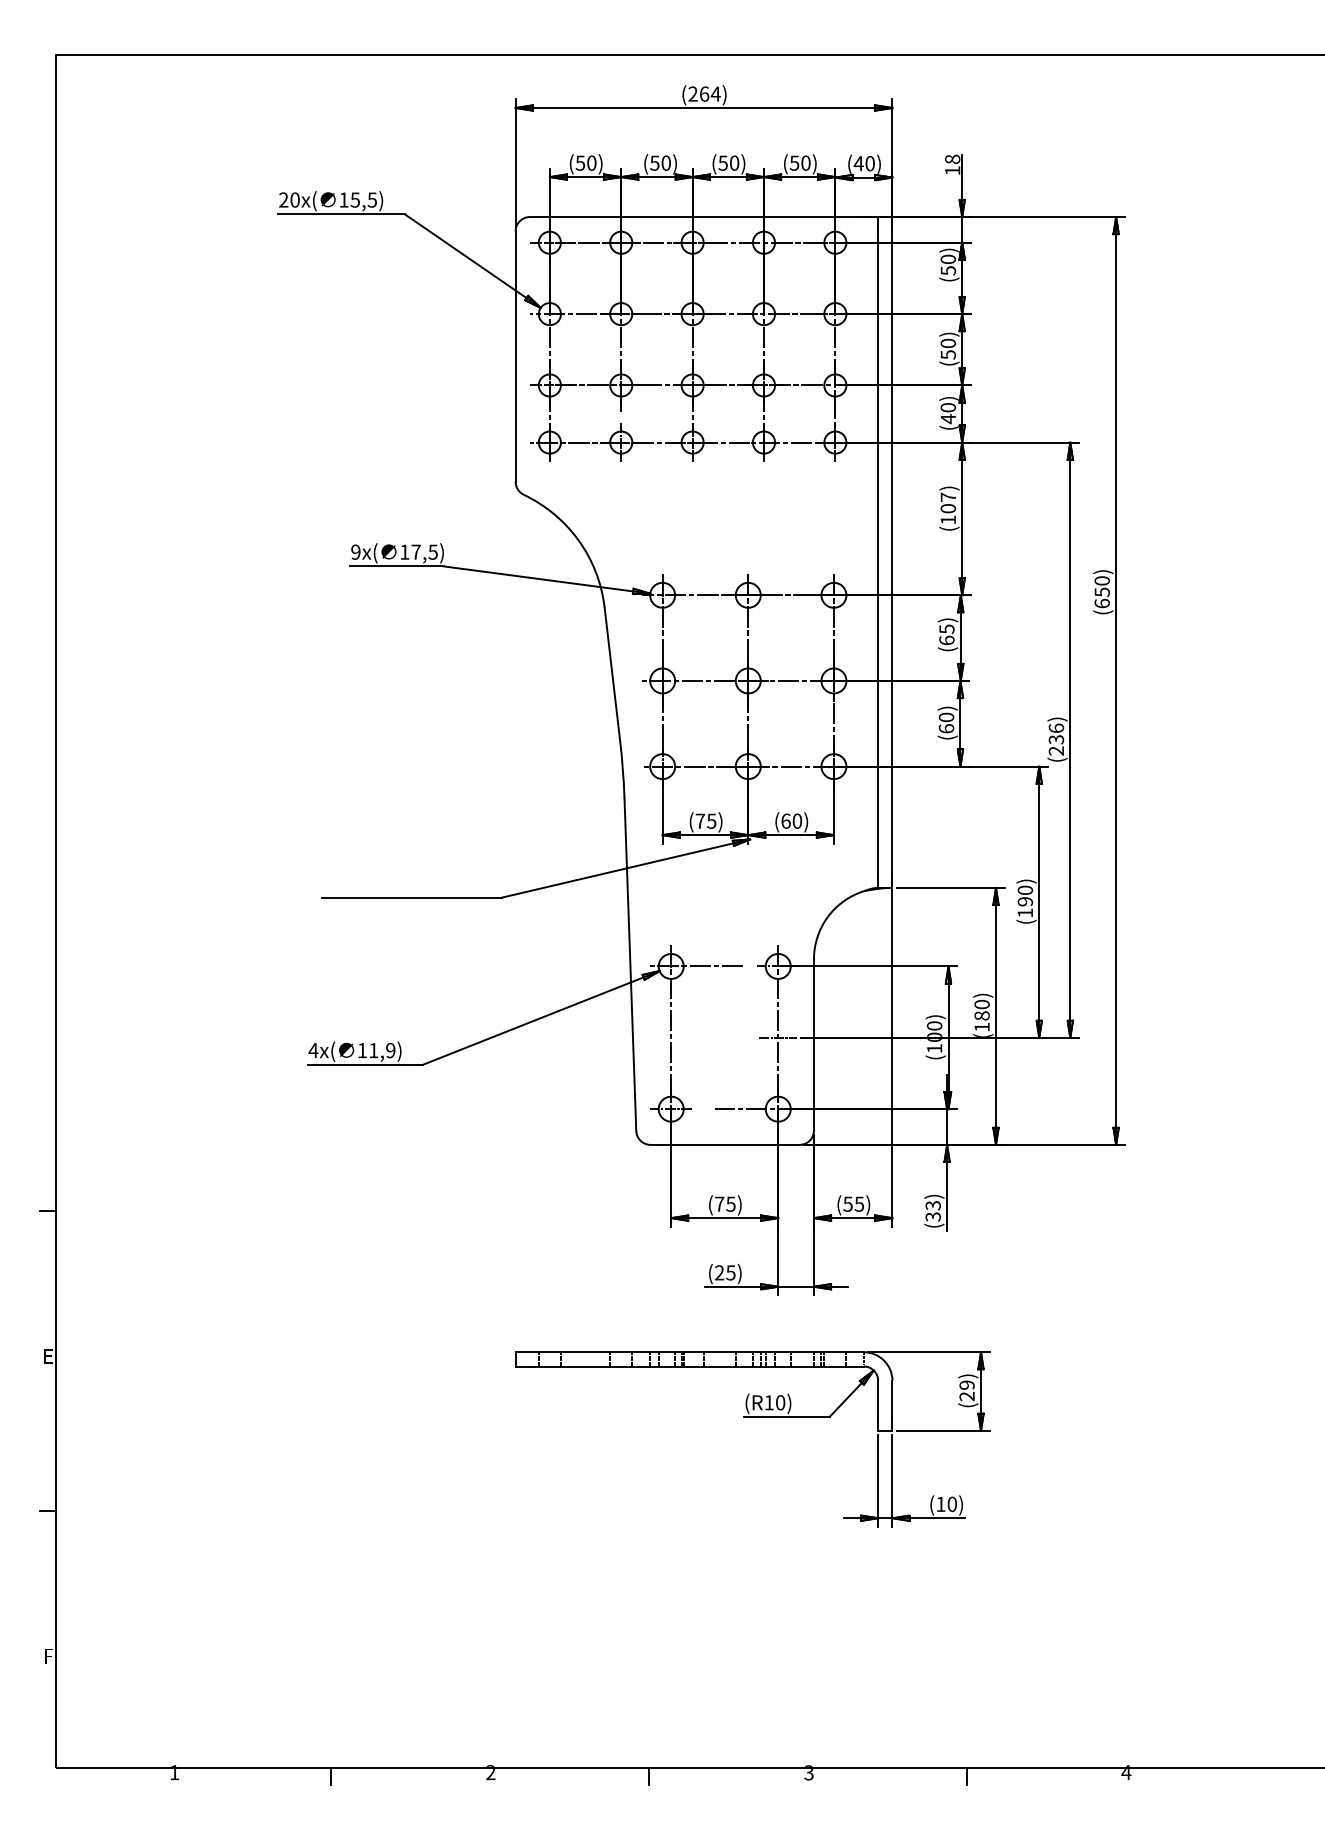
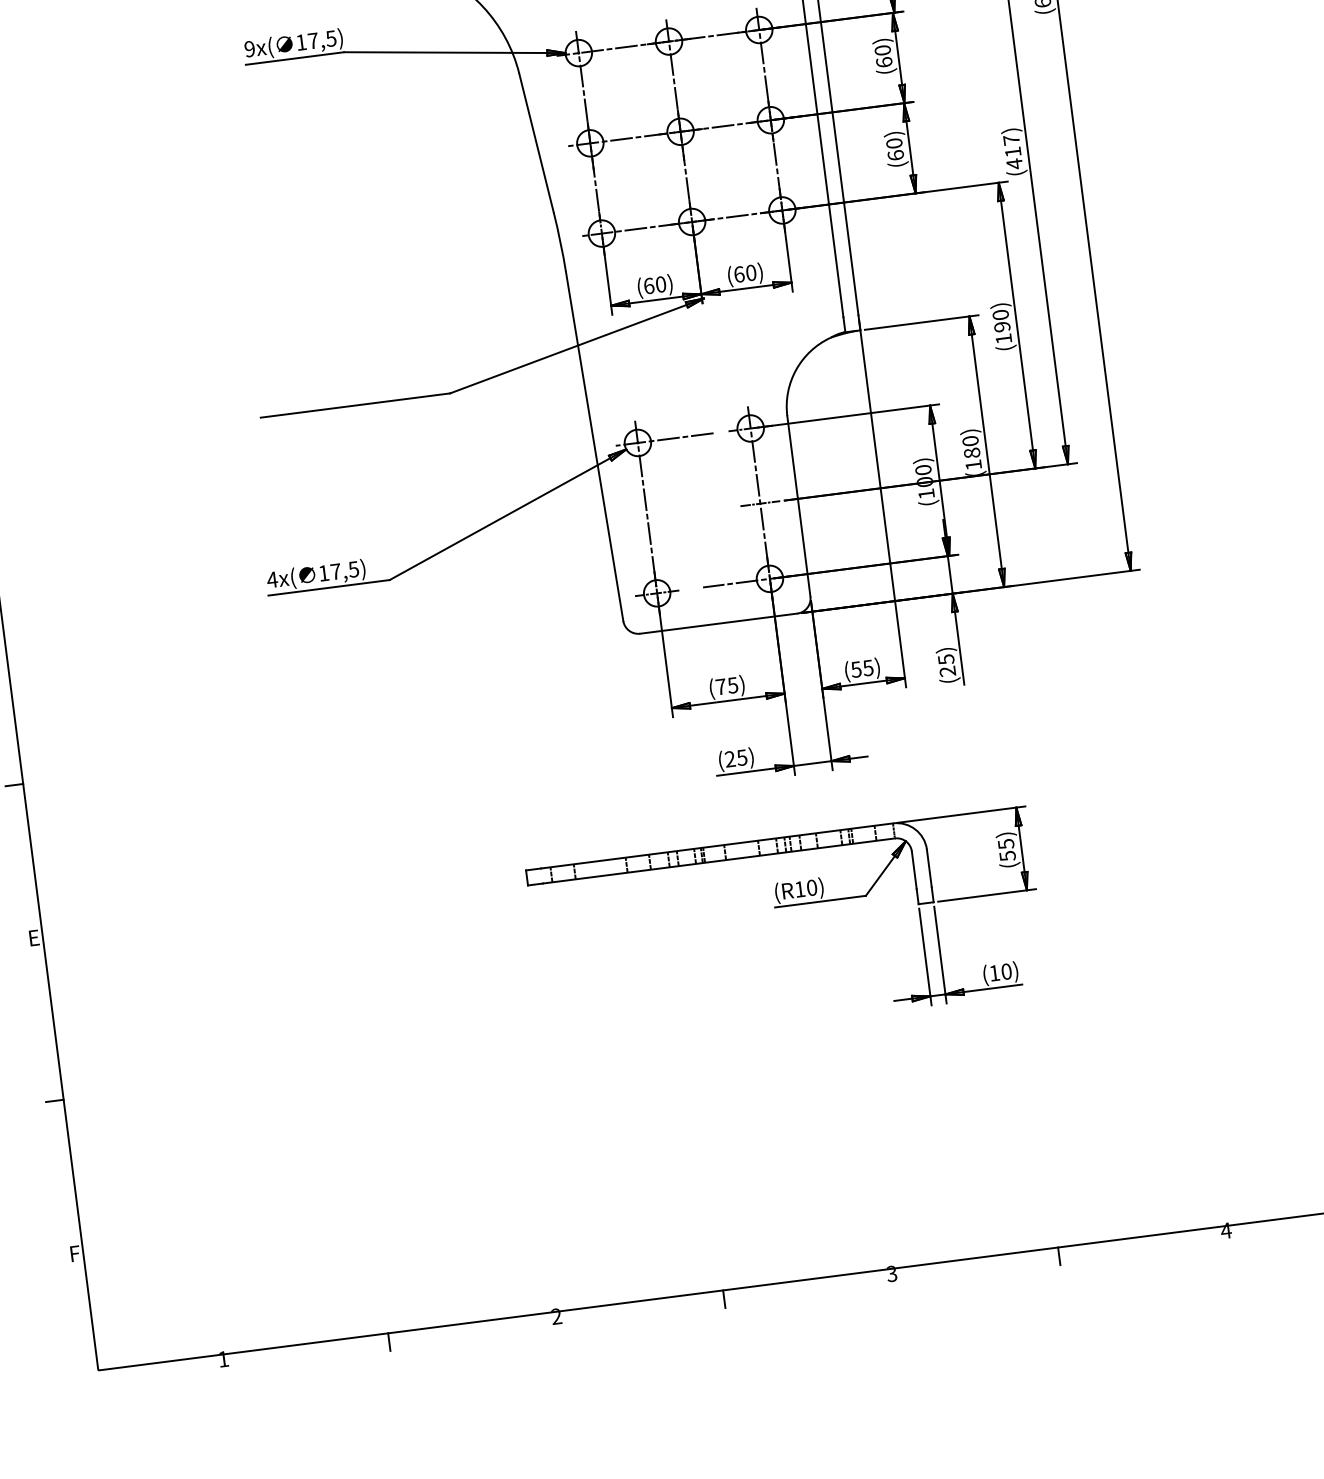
text: (946, 629) -> (882, 50), (65) -> (60)
text: (1056, 739) -> (1013, 151), (236) -> (417)
text: (705, 820) -> (654, 284), (75) -> (60)
text: (382, 1050) -> (345, 570), 11,9) -> 17,5)
text: (932, 1211) -> (946, 665), (33) -> (25)
text: (966, 1390) -> (1006, 849), (29) -> (55)

